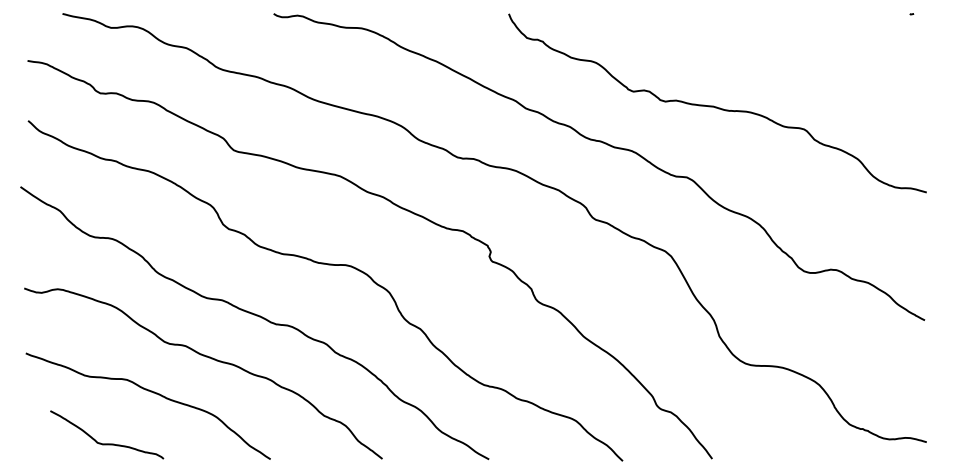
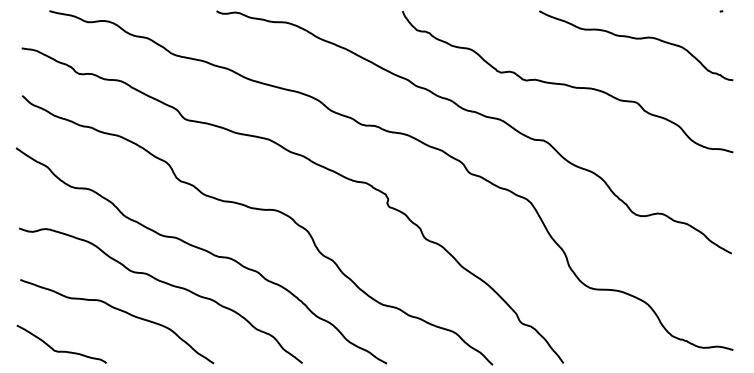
curve: (804, 49) -> (636, 39), added
curve: (106, 442) -> (61, 350), moved

